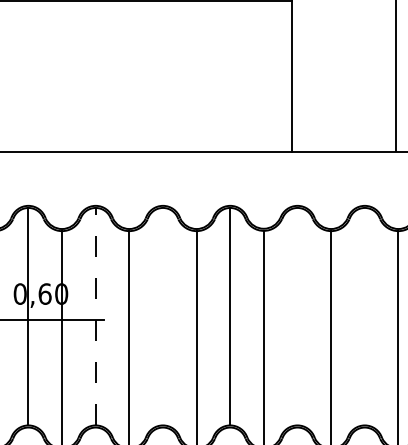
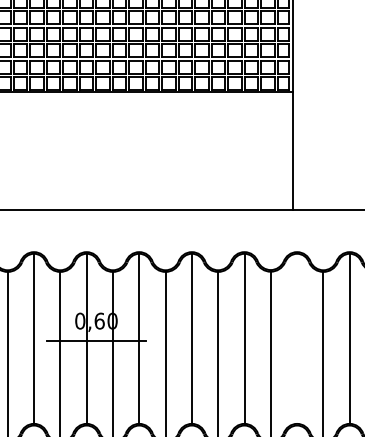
line: (95, 316) -> (139, 338), dashed -> solid
line: (162, 316) -> (191, 338), added
line: (364, 316) -> (349, 338), added

